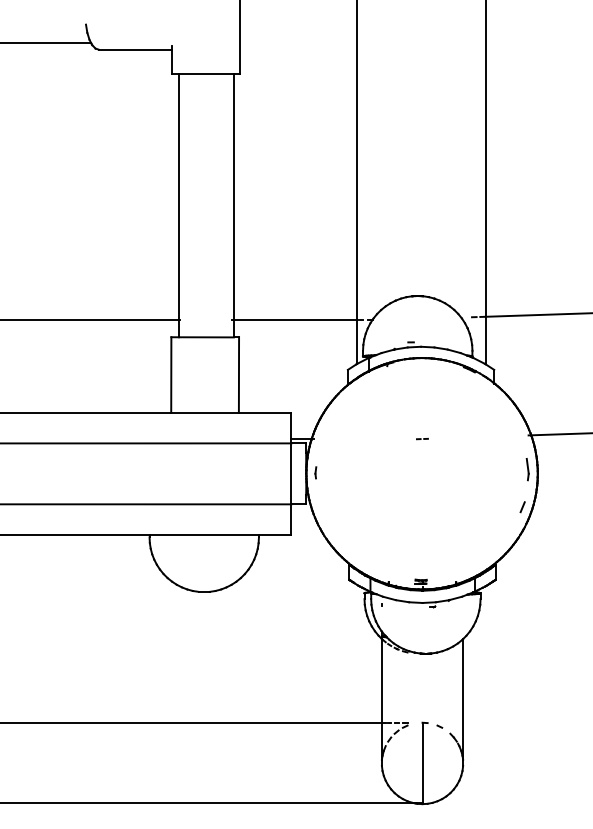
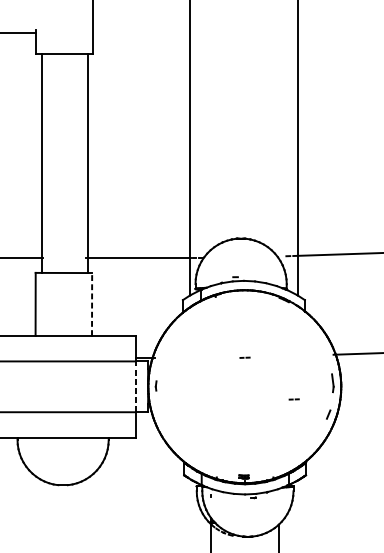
line: (238, 375) -> (91, 304), solid -> dashed
line: (291, 473) -> (135, 386), solid -> dashed
line: (480, 489) -> (293, 399), added

